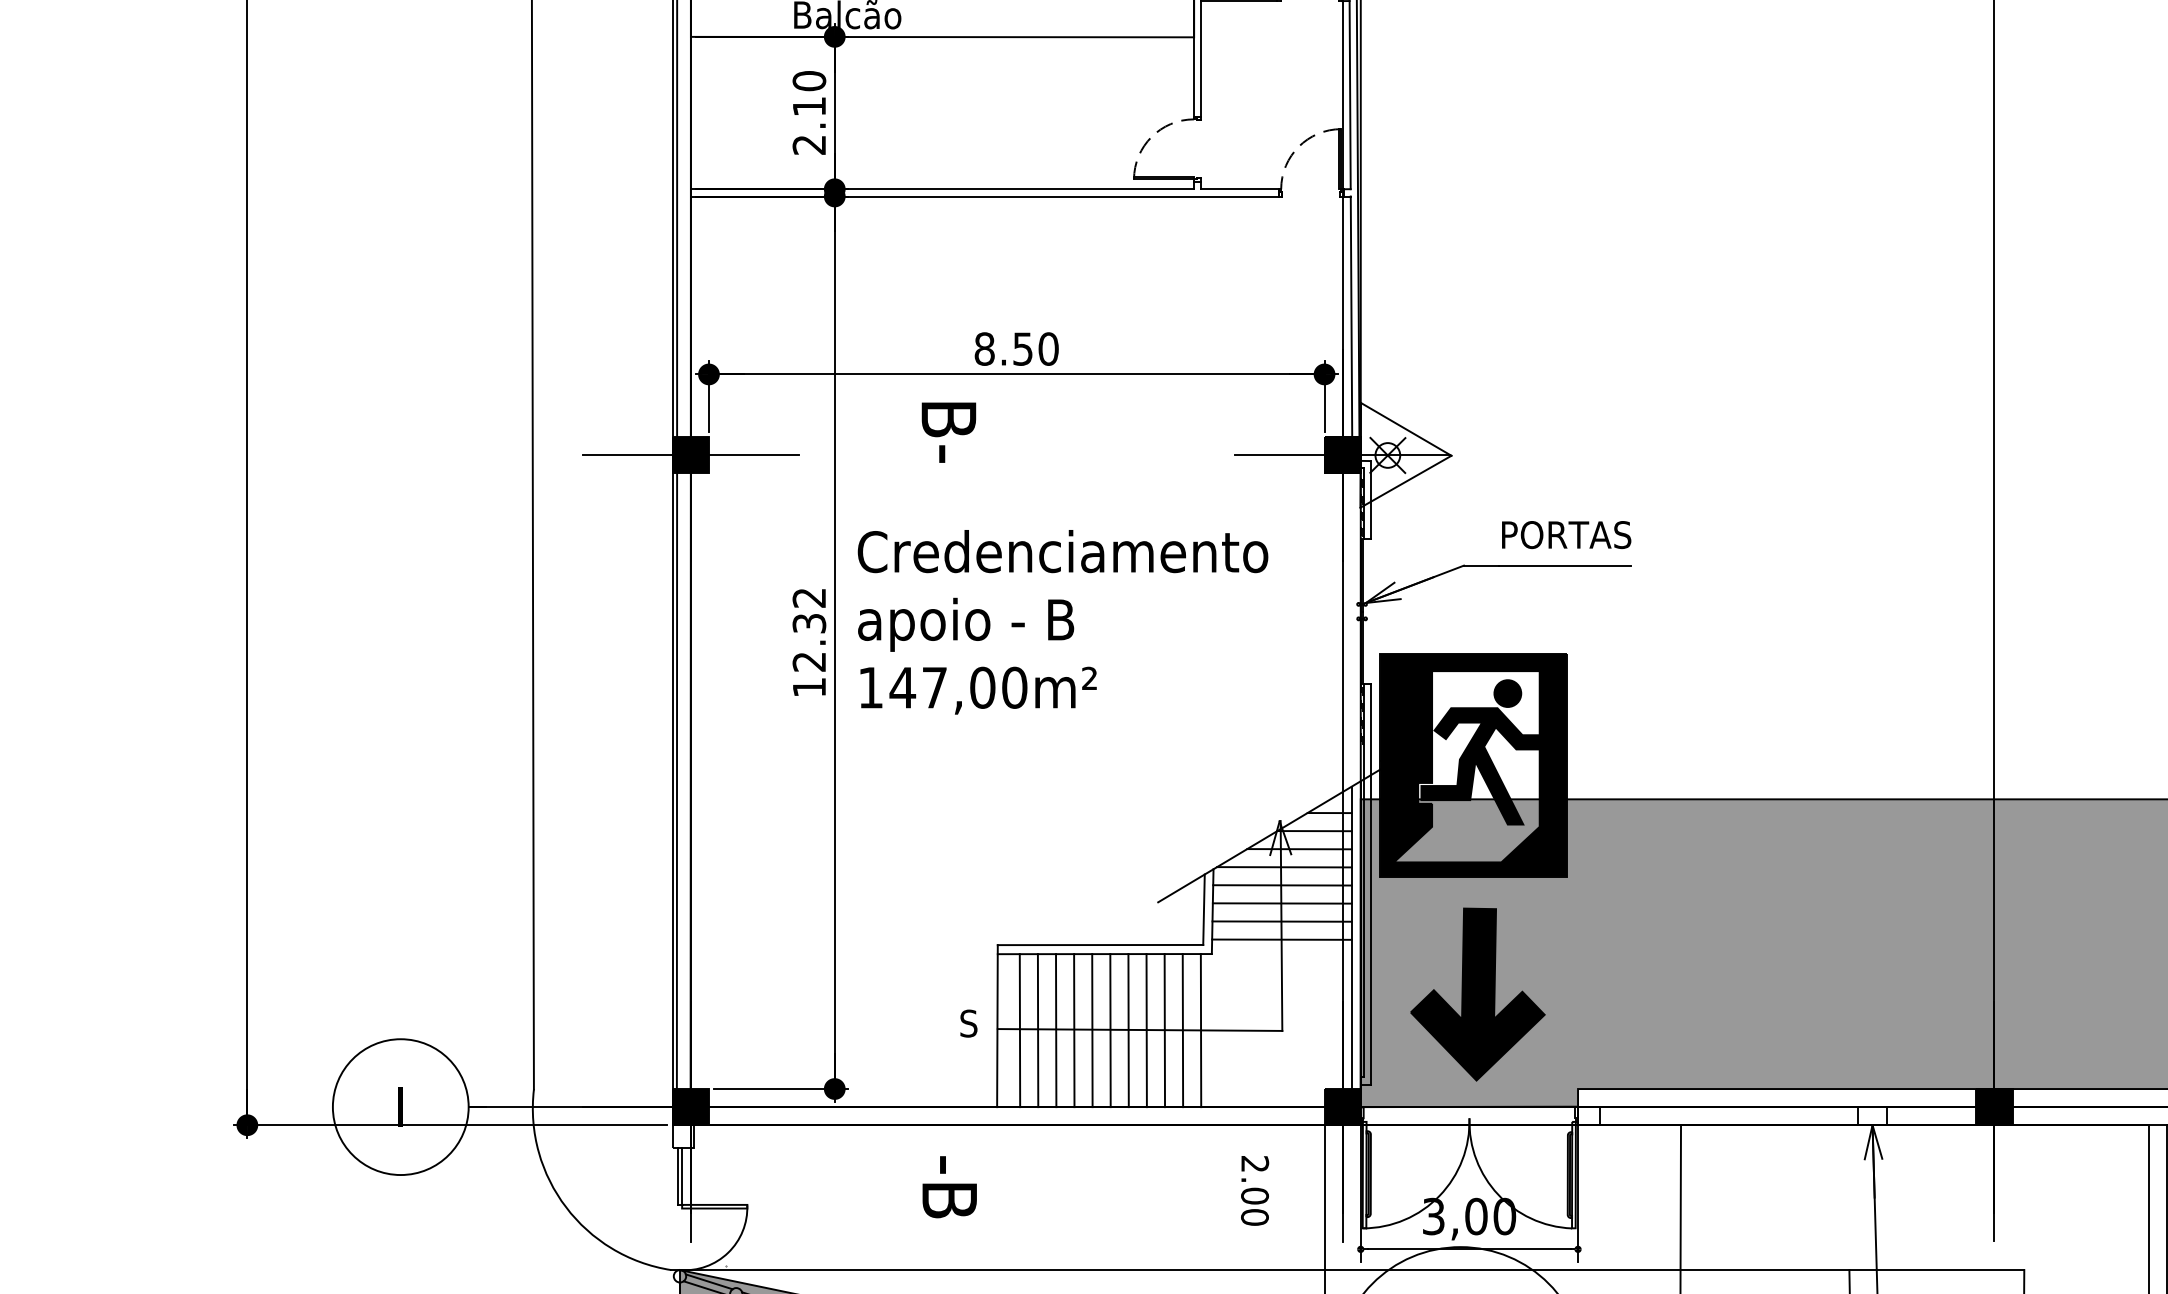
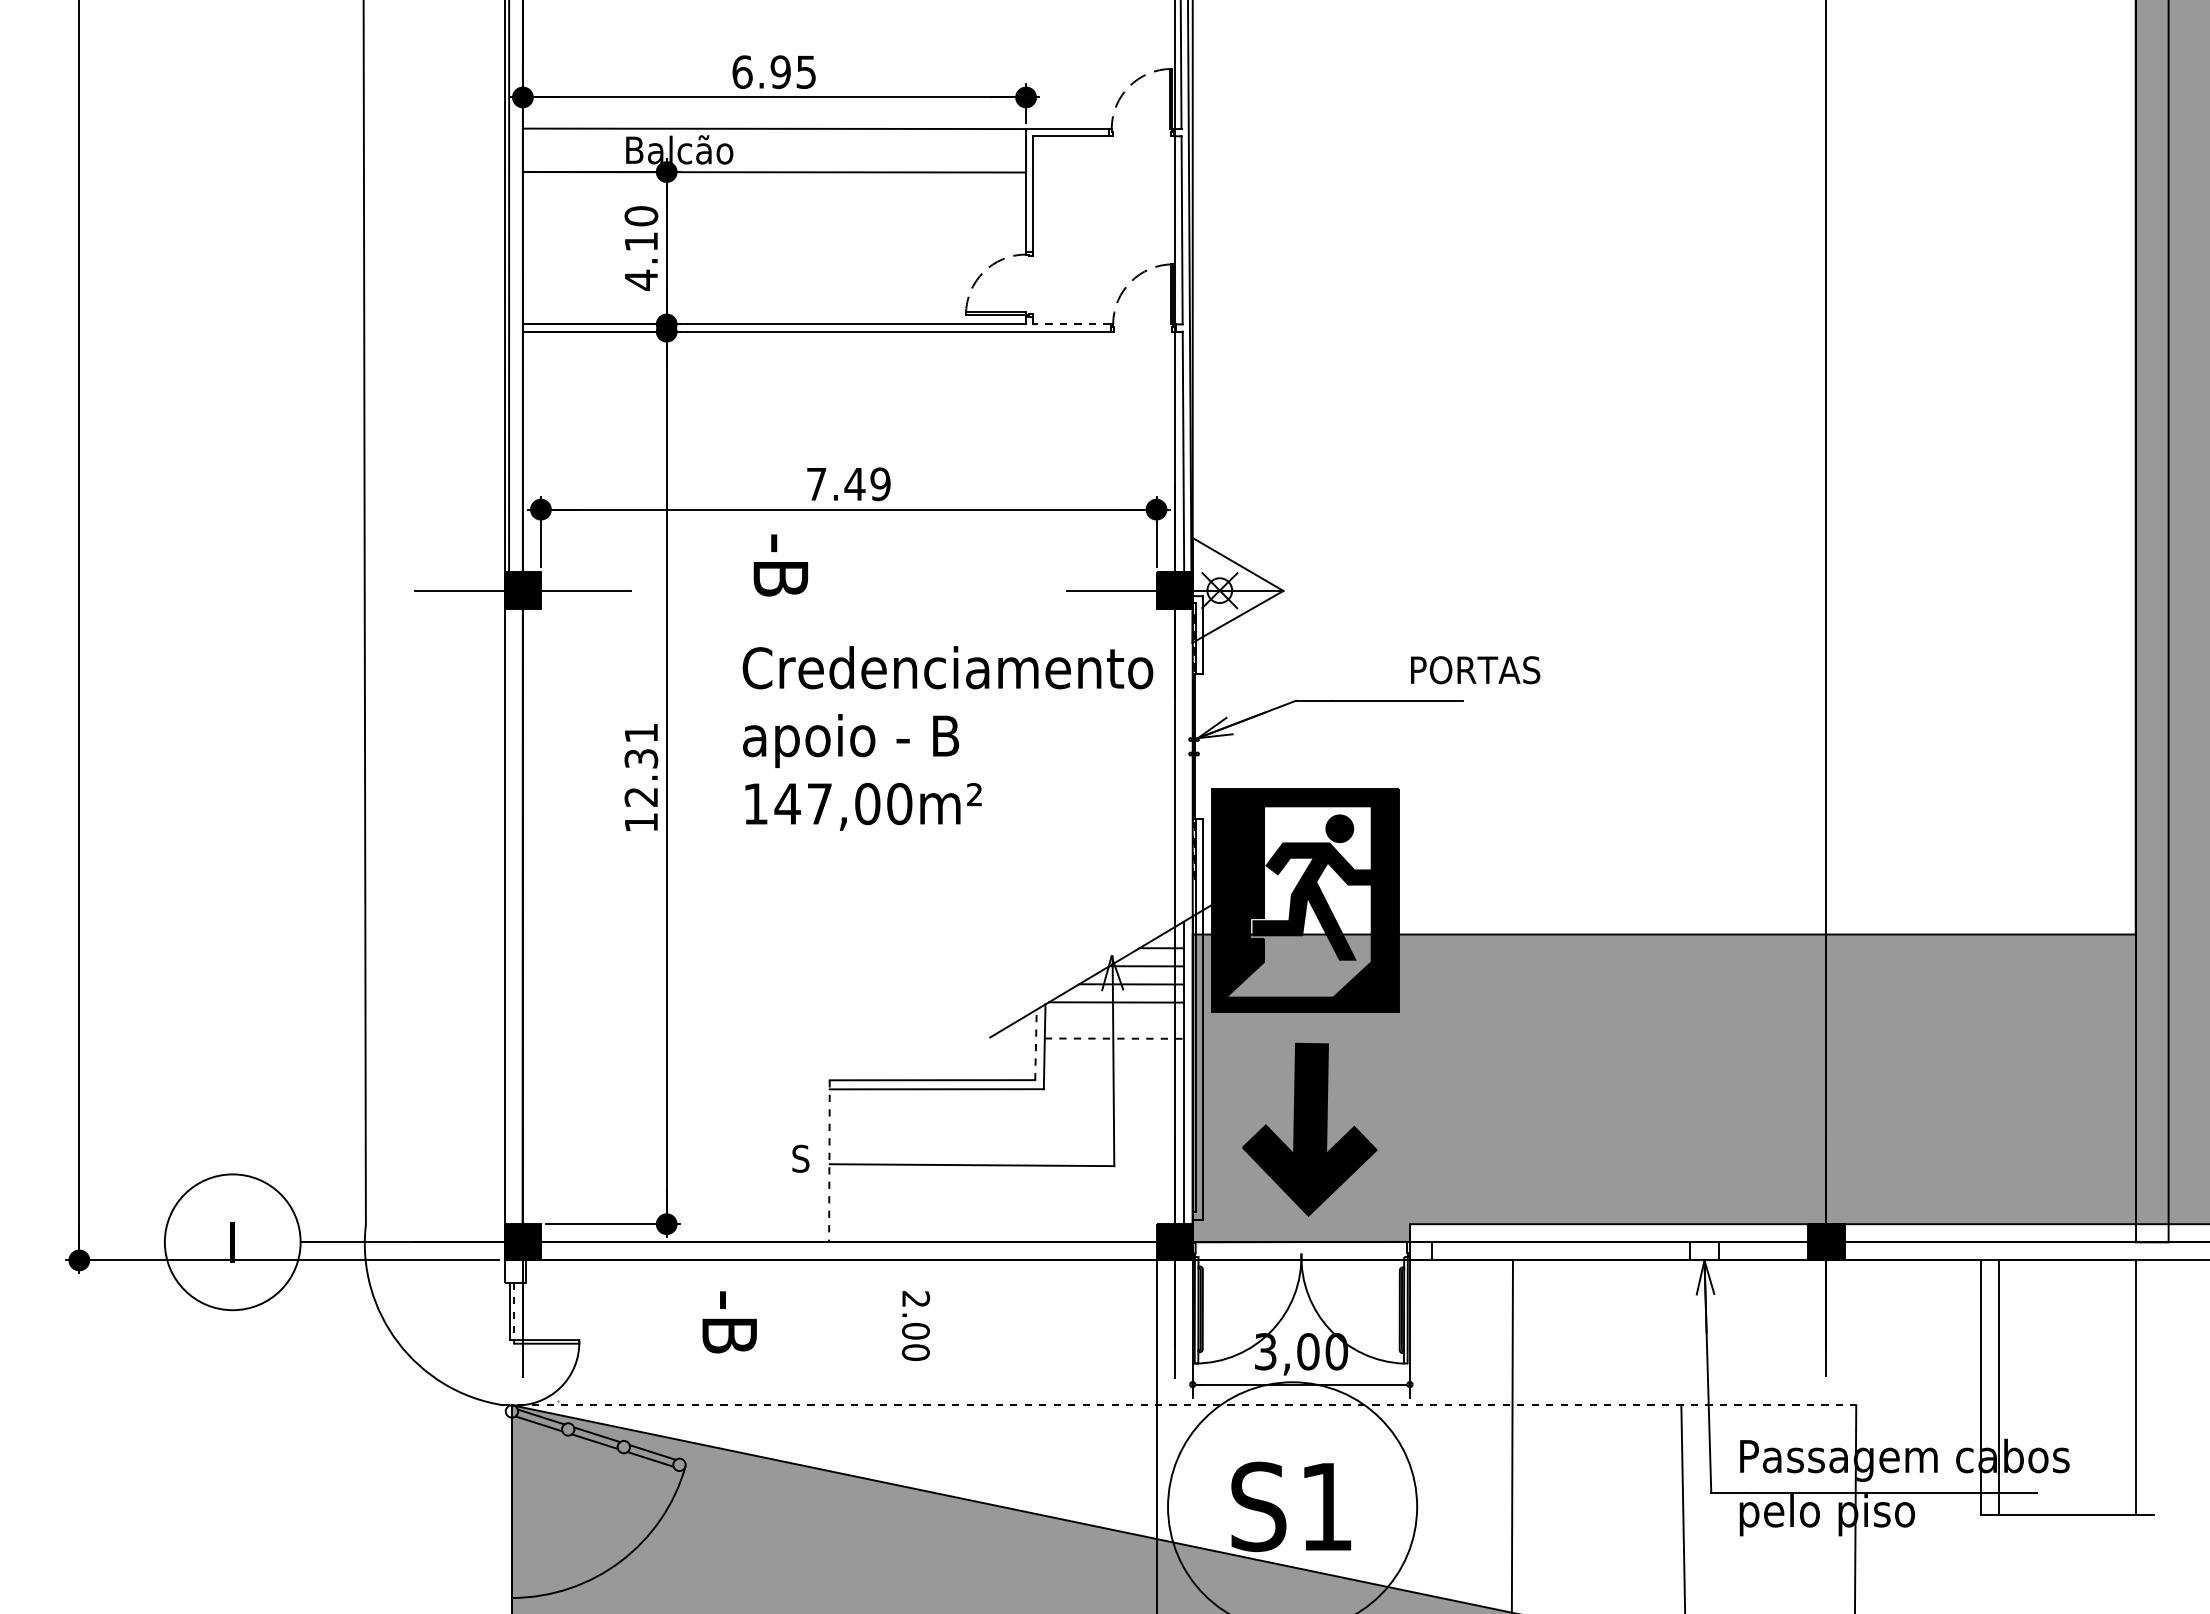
text: (808, 144) -> (640, 279), 2.10 -> 4.10
line: (1239, 189) -> (1071, 324), solid -> dashed
text: (1016, 349) -> (848, 484), 8.50 -> 7.49
text: (948, 431) -> (780, 566), B- -> -B
text: (1566, 535) -> (1475, 670), moved
text: (808, 598) -> (640, 733), 12.32 -> 12.31
text: (1062, 622) -> (947, 738), moved
line: (676, 781) -> (508, 916), removed
line: (1282, 885) -> (1114, 1020), removed
line: (1282, 903) -> (1114, 1038), solid -> dashed
line: (1203, 909) -> (1035, 1044), solid -> dashed
line: (1281, 921) -> (1113, 1056), removed
line: (1281, 939) -> (1113, 1074), removed
line: (997, 1026) -> (829, 1161), solid -> dashed
line: (1019, 1030) -> (851, 1165), removed
line: (1037, 1030) -> (869, 1165), removed
line: (1055, 1030) -> (887, 1165), removed
line: (1074, 1030) -> (906, 1165), removed
line: (1092, 1030) -> (924, 1165), removed
line: (1110, 1030) -> (942, 1165), removed
line: (1128, 1030) -> (960, 1165), removed
line: (1146, 1030) -> (978, 1165), removed
line: (1164, 1030) -> (996, 1165), removed
line: (1182, 1030) -> (1014, 1165), removed
line: (1200, 1030) -> (1032, 1165), removed
line: (682, 1176) -> (514, 1311), solid -> dashed
text: (949, 1187) -> (729, 1322), moved
text: (1255, 1190) -> (916, 1325), moved
line: (1347, 1270) -> (1179, 1405), solid -> dashed

